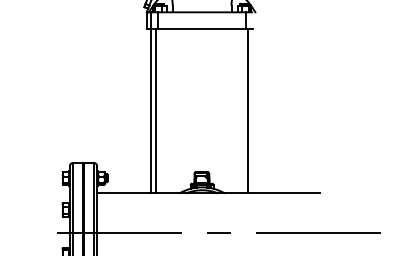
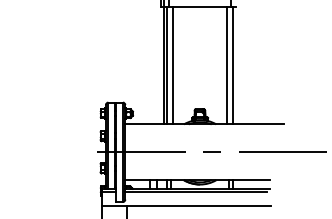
line: (163, 110) -> (172, 65), added
line: (240, 110) -> (227, 65), added

